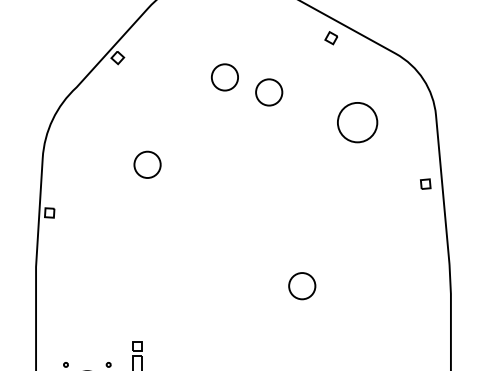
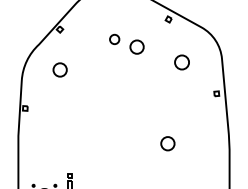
circle: (224, 77) -> (114, 39), size x0.7
circle: (356, 122) -> (181, 62), size x0.7
circle: (146, 163) -> (59, 69), moved
circle: (301, 285) -> (167, 143), moved

